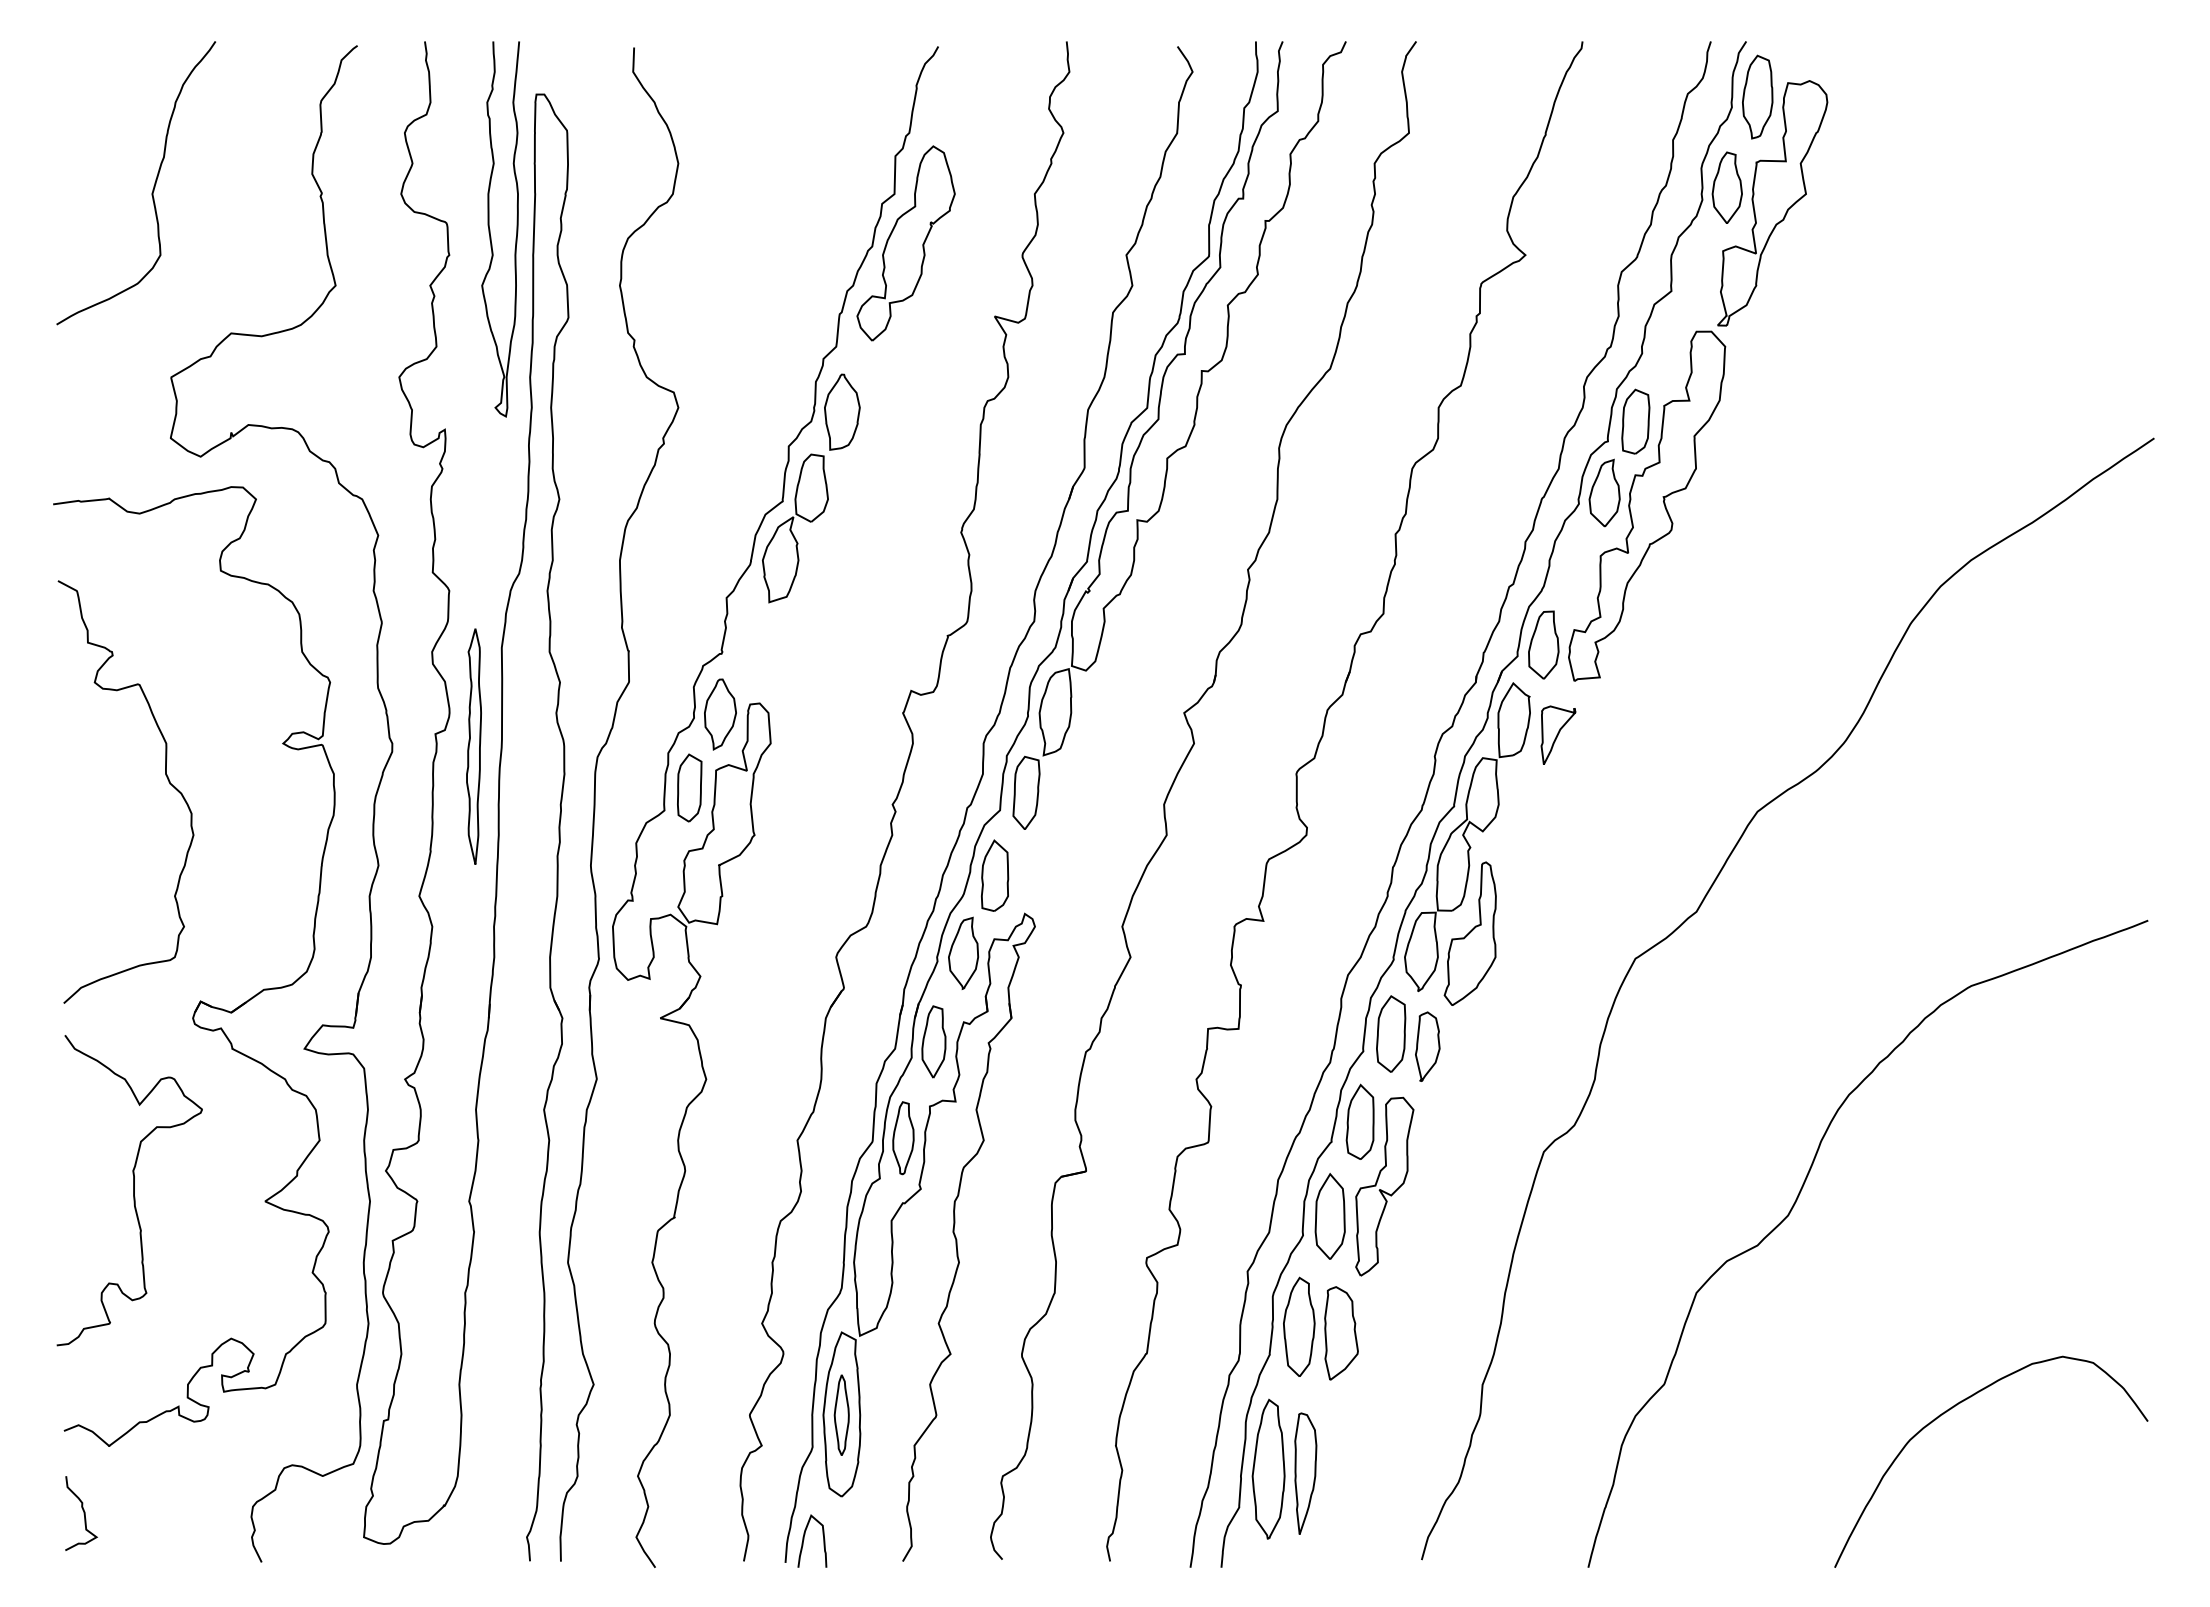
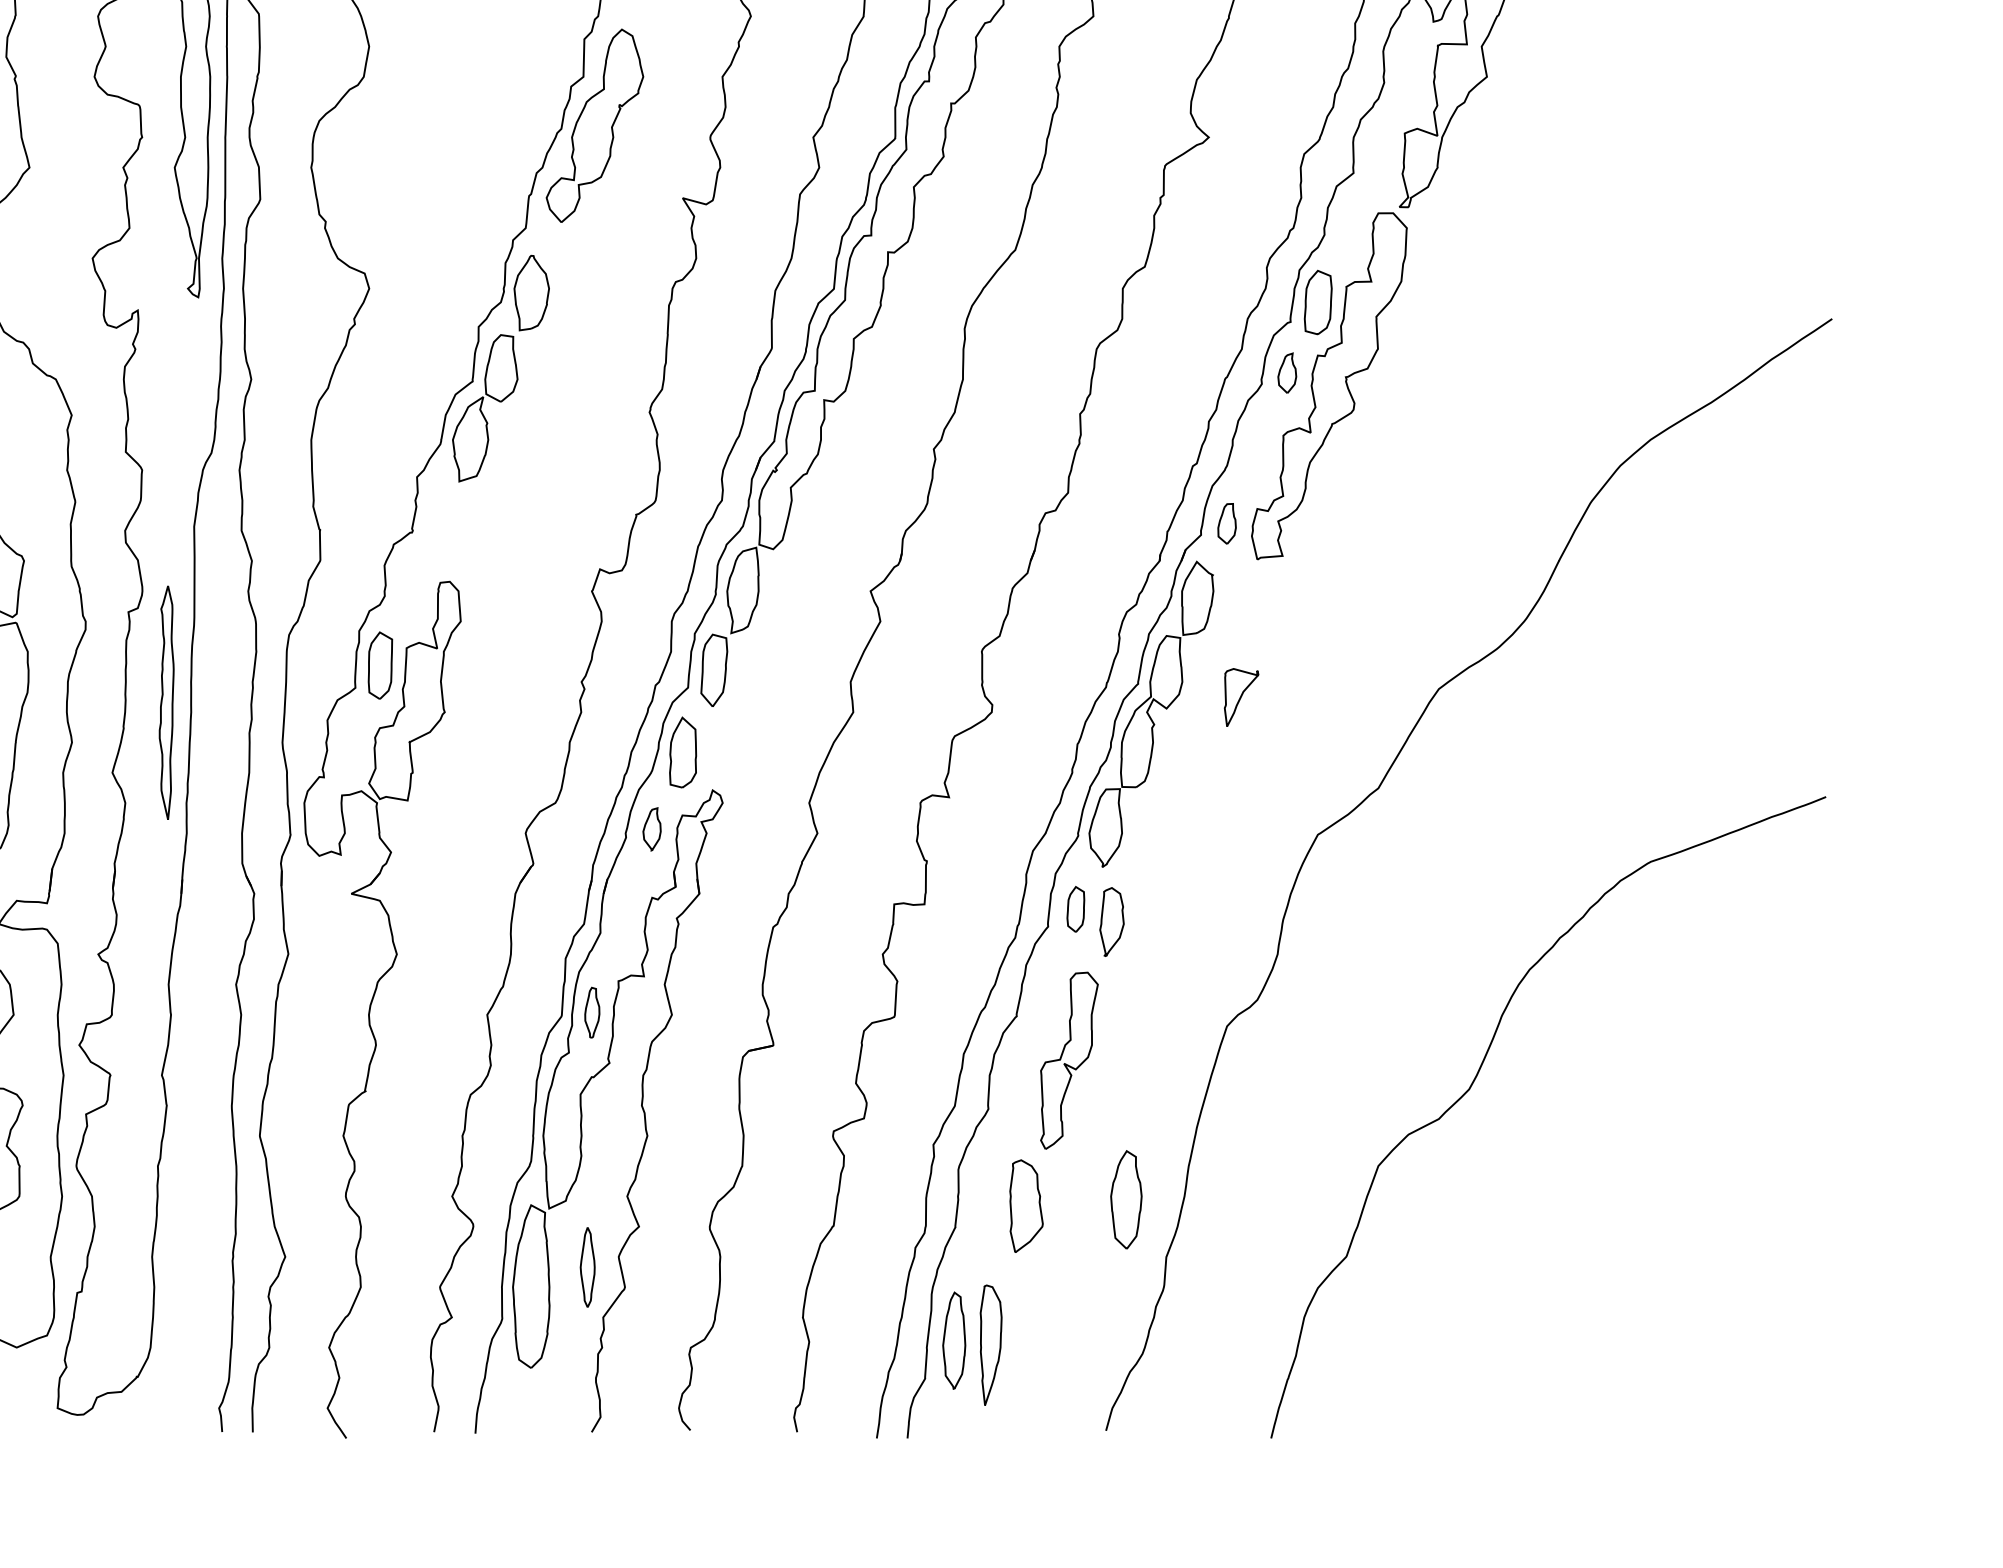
part: (1726, 187) -> (1408, 70), removed
part: (1604, 492) -> (1287, 372), size x0.6
part: (1543, 644) -> (1226, 523), size x0.6
part: (720, 714) -> (410, 592), removed
part: (1558, 734) -> (1241, 696), moved
part: (473, 746) -> (166, 702), moved
part: (1469, 933) -> (1153, 809), removed
part: (963, 952) -> (651, 828), size x0.6
part: (1391, 1033) -> (1076, 908), size x0.6
part: (933, 1041) -> (622, 916), removed
part: (1359, 1121) -> (1044, 996), removed
part: (903, 1138) -> (592, 1012), size x0.7
part: (1329, 1216) -> (1014, 1090), removed
part: (1299, 1326) -> (1126, 1199), moved
curve: (1954, 1407) -> (1634, 1279), removed
part: (841, 1414) -> (587, 1266), moved
part: (1268, 1468) -> (954, 1340), size x0.7
curve: (804, 1539) -> (494, 1410), removed

